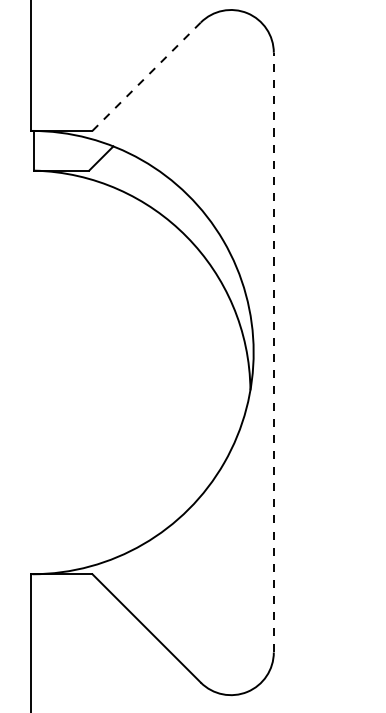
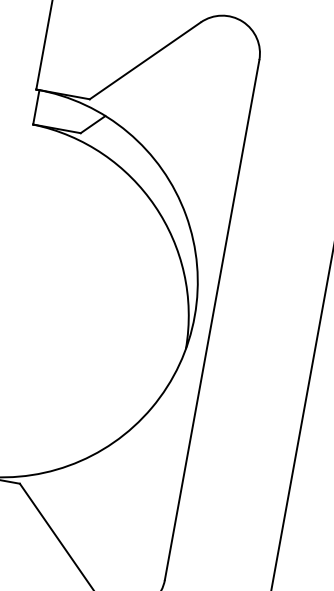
line: (146, 76) -> (145, 60), dashed -> solid
line: (273, 352) -> (211, 319), dashed -> solid

